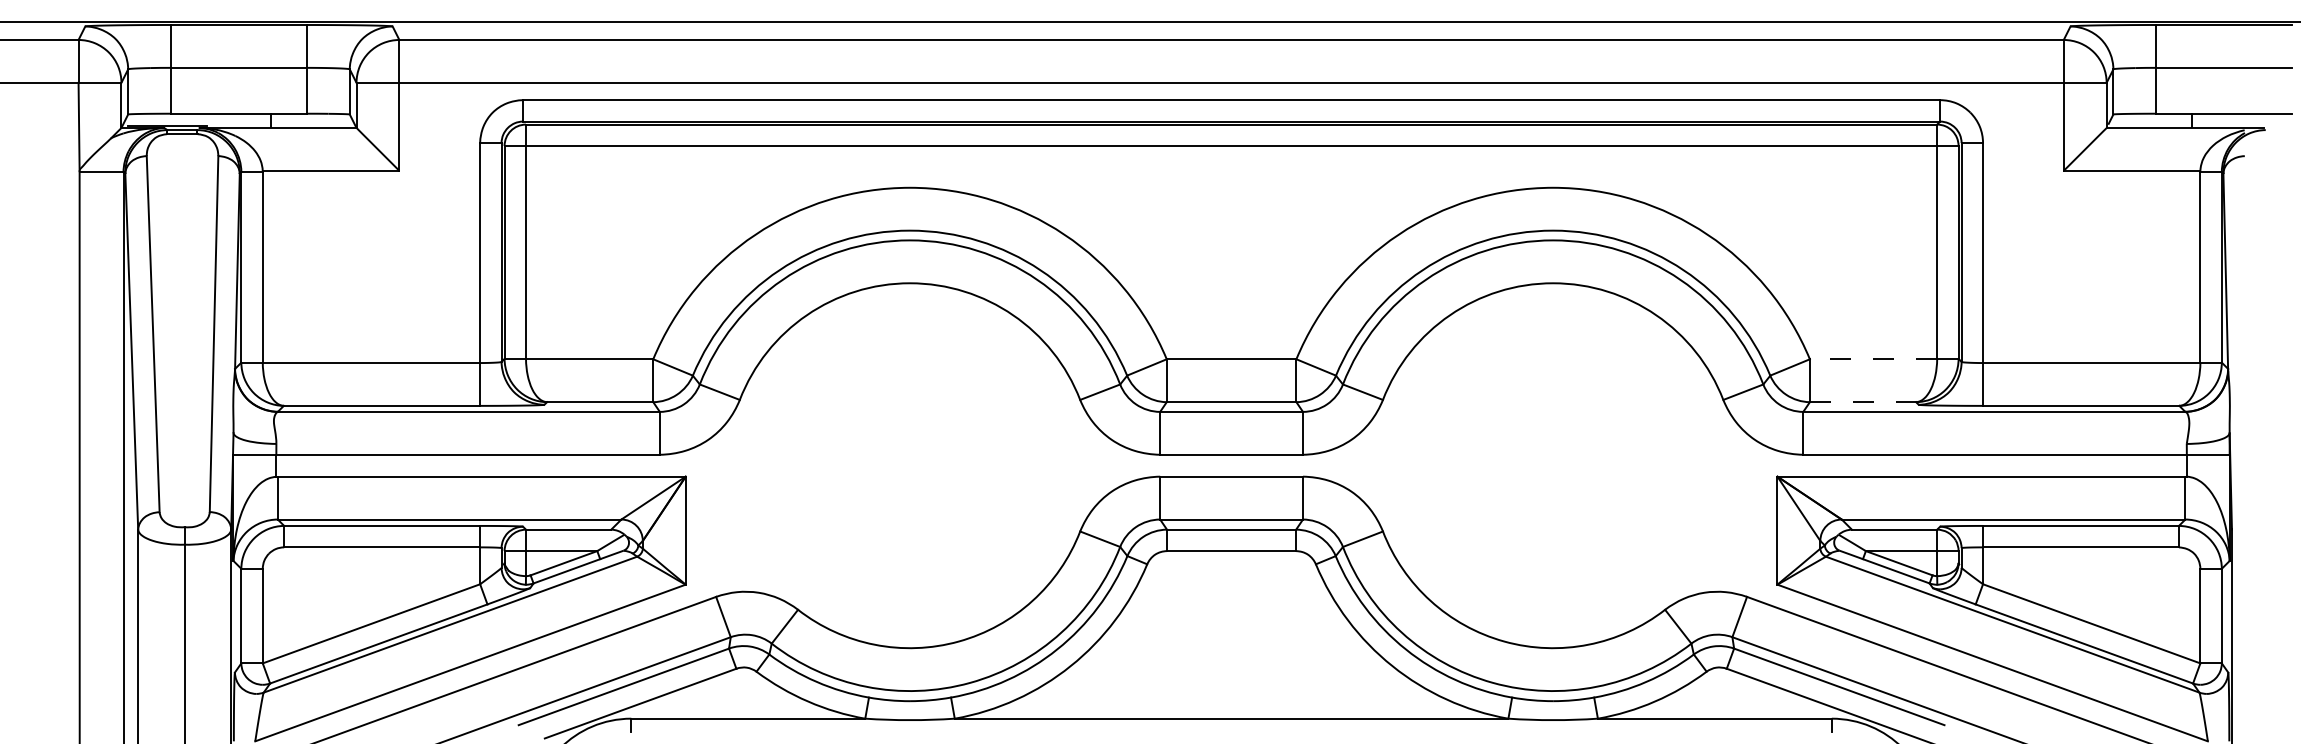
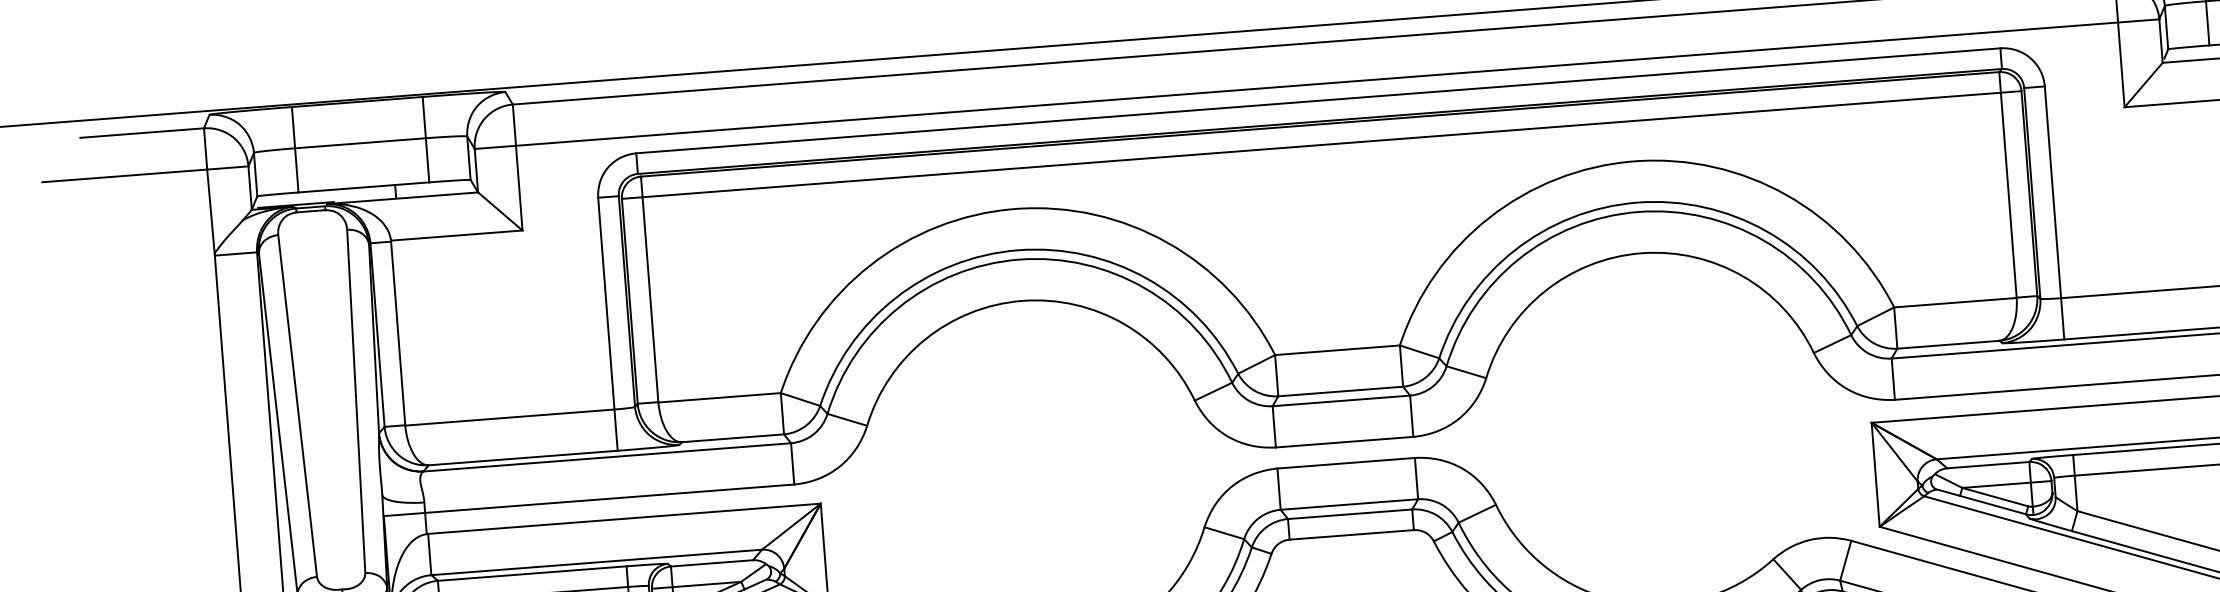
line: (1873, 359) -> (1955, 302), dashed -> solid
line: (1863, 402) -> (1948, 345), dashed -> solid

